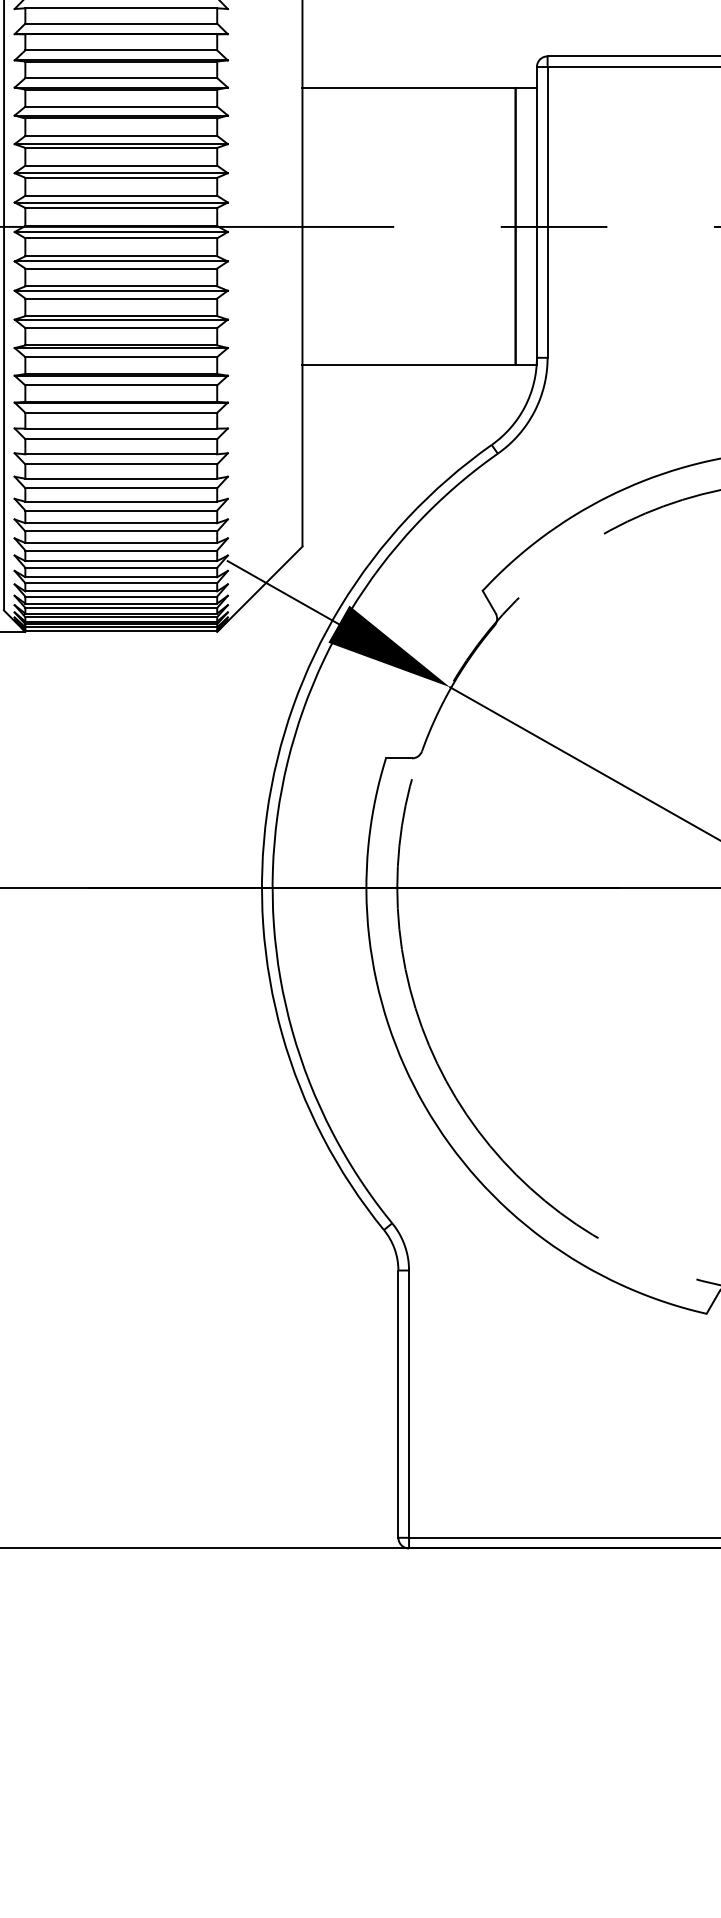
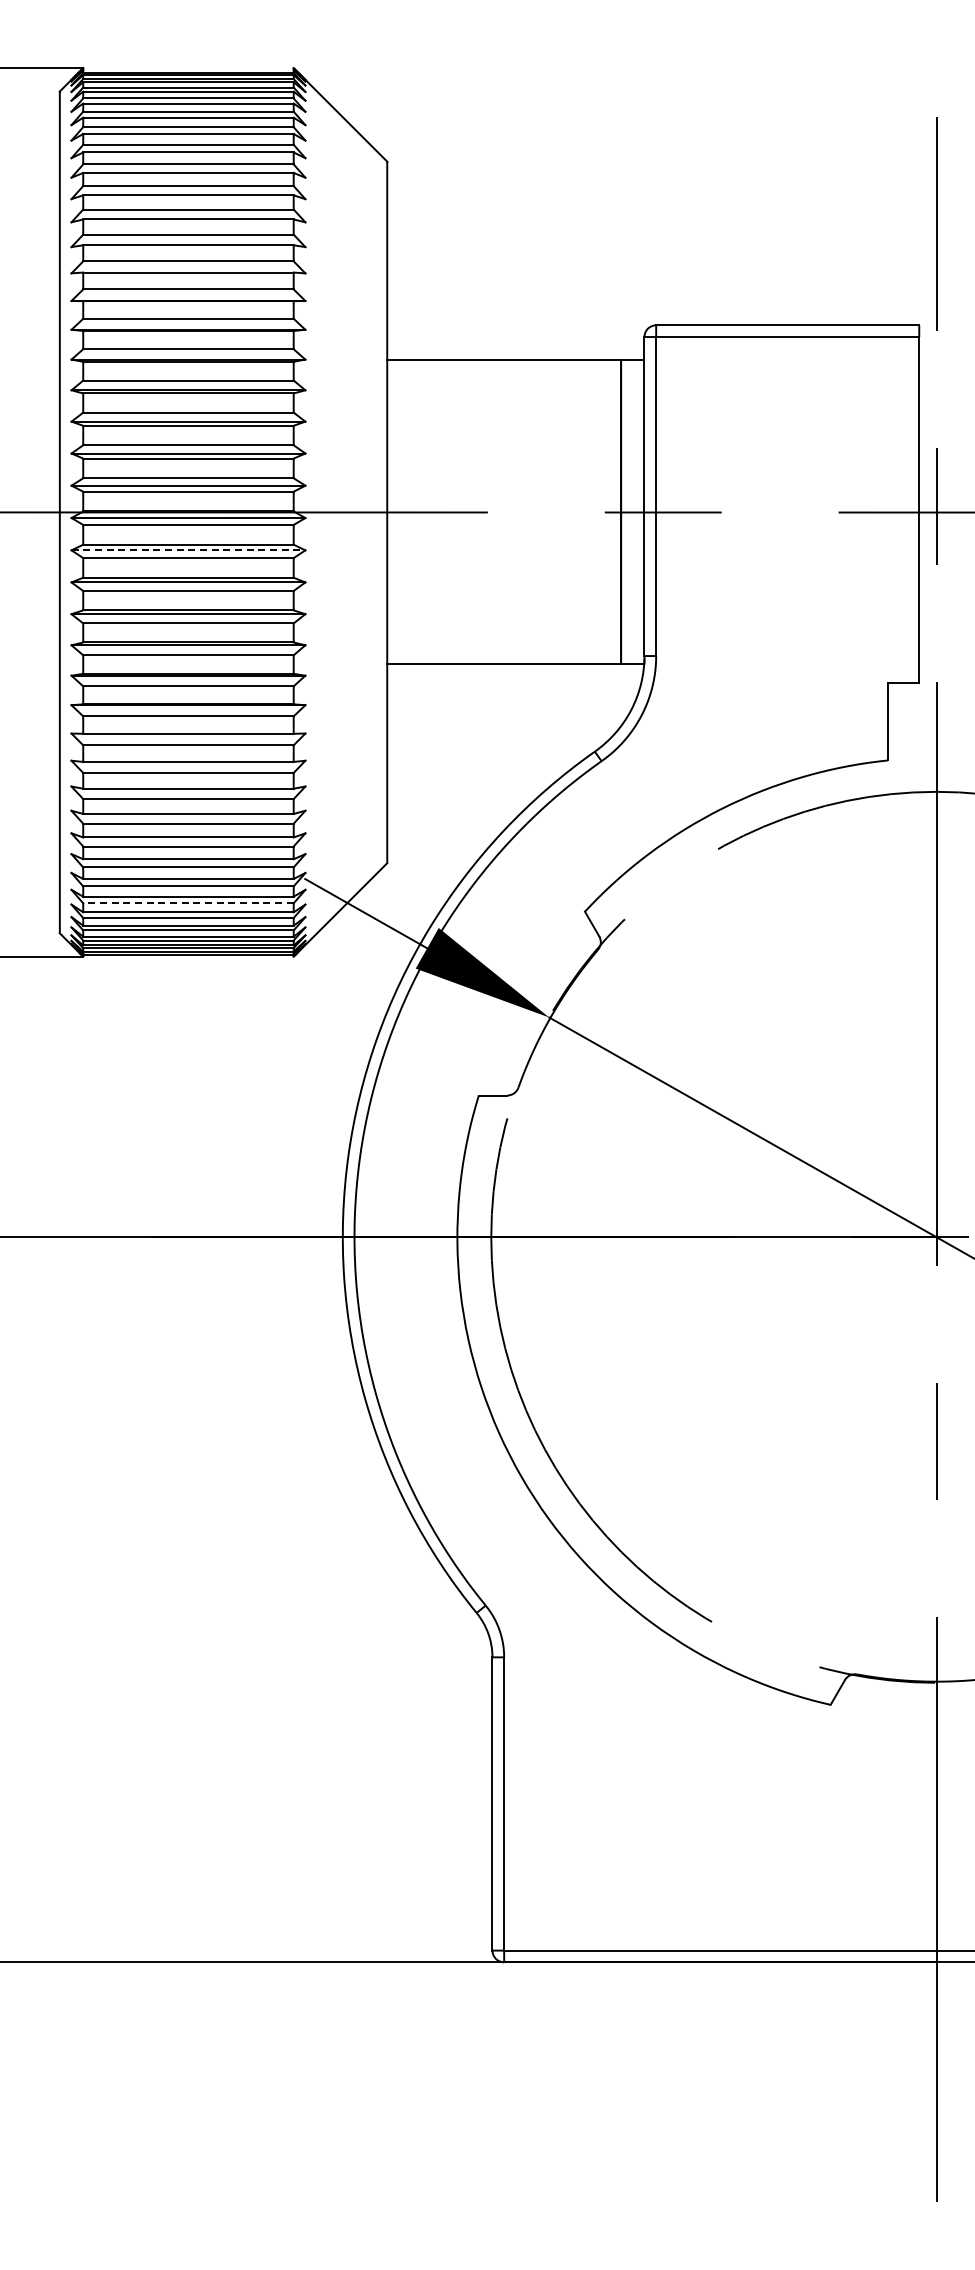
line: (121, 261) -> (188, 550), solid -> dashed
line: (120, 583) -> (187, 903), solid -> dashed

